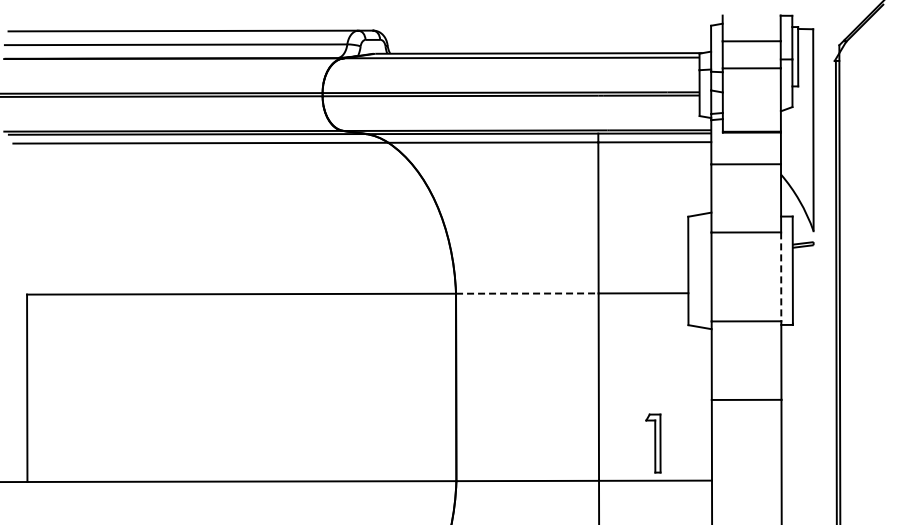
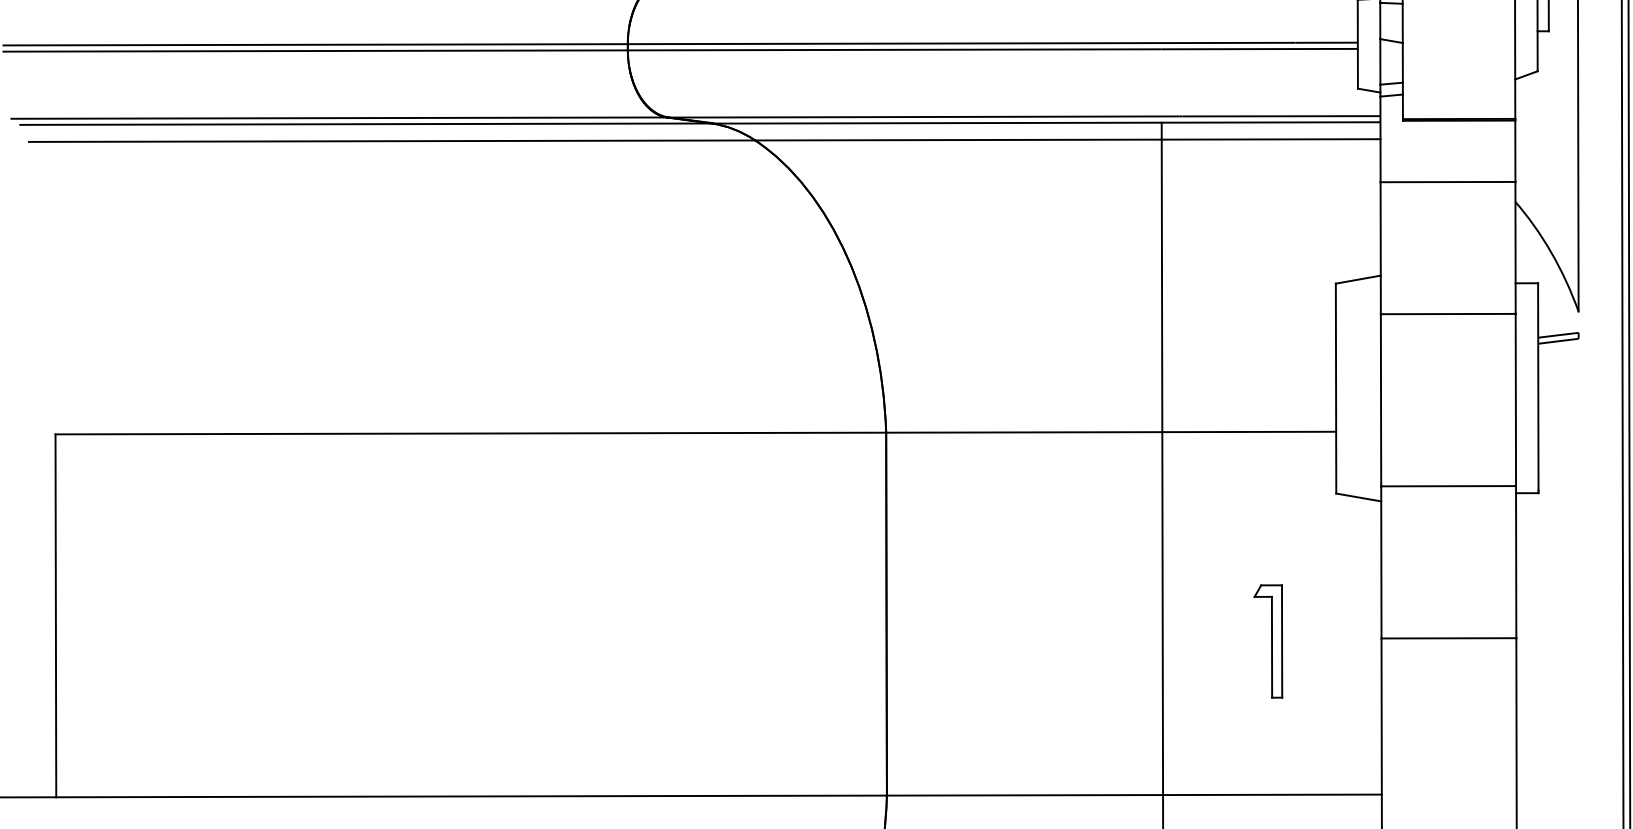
line: (781, 277) -> (1516, 401), dashed -> solid
line: (527, 293) -> (1024, 432), dashed -> solid
part: (653, 443) -> (1268, 641), moved

